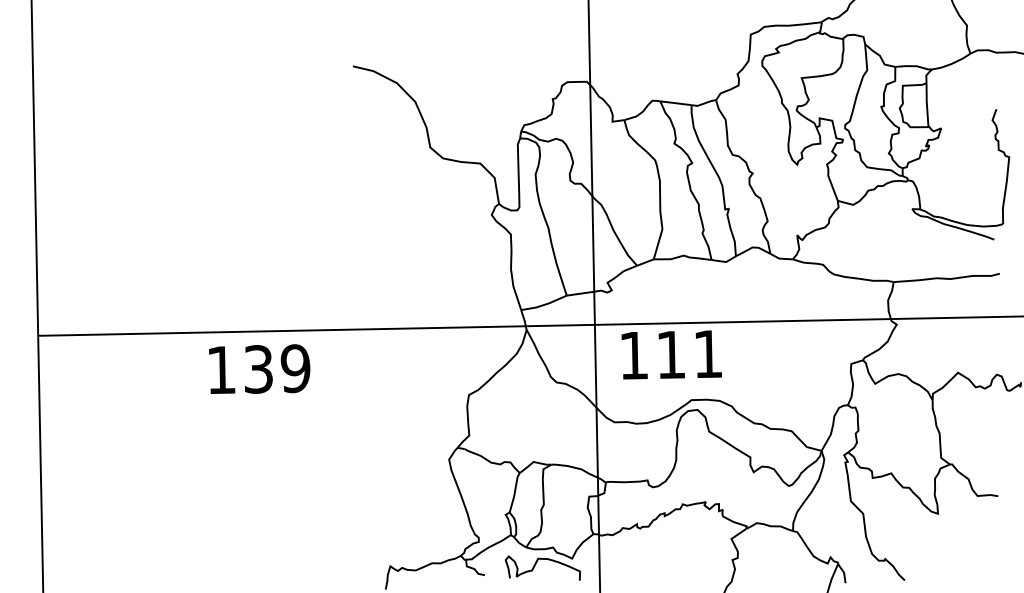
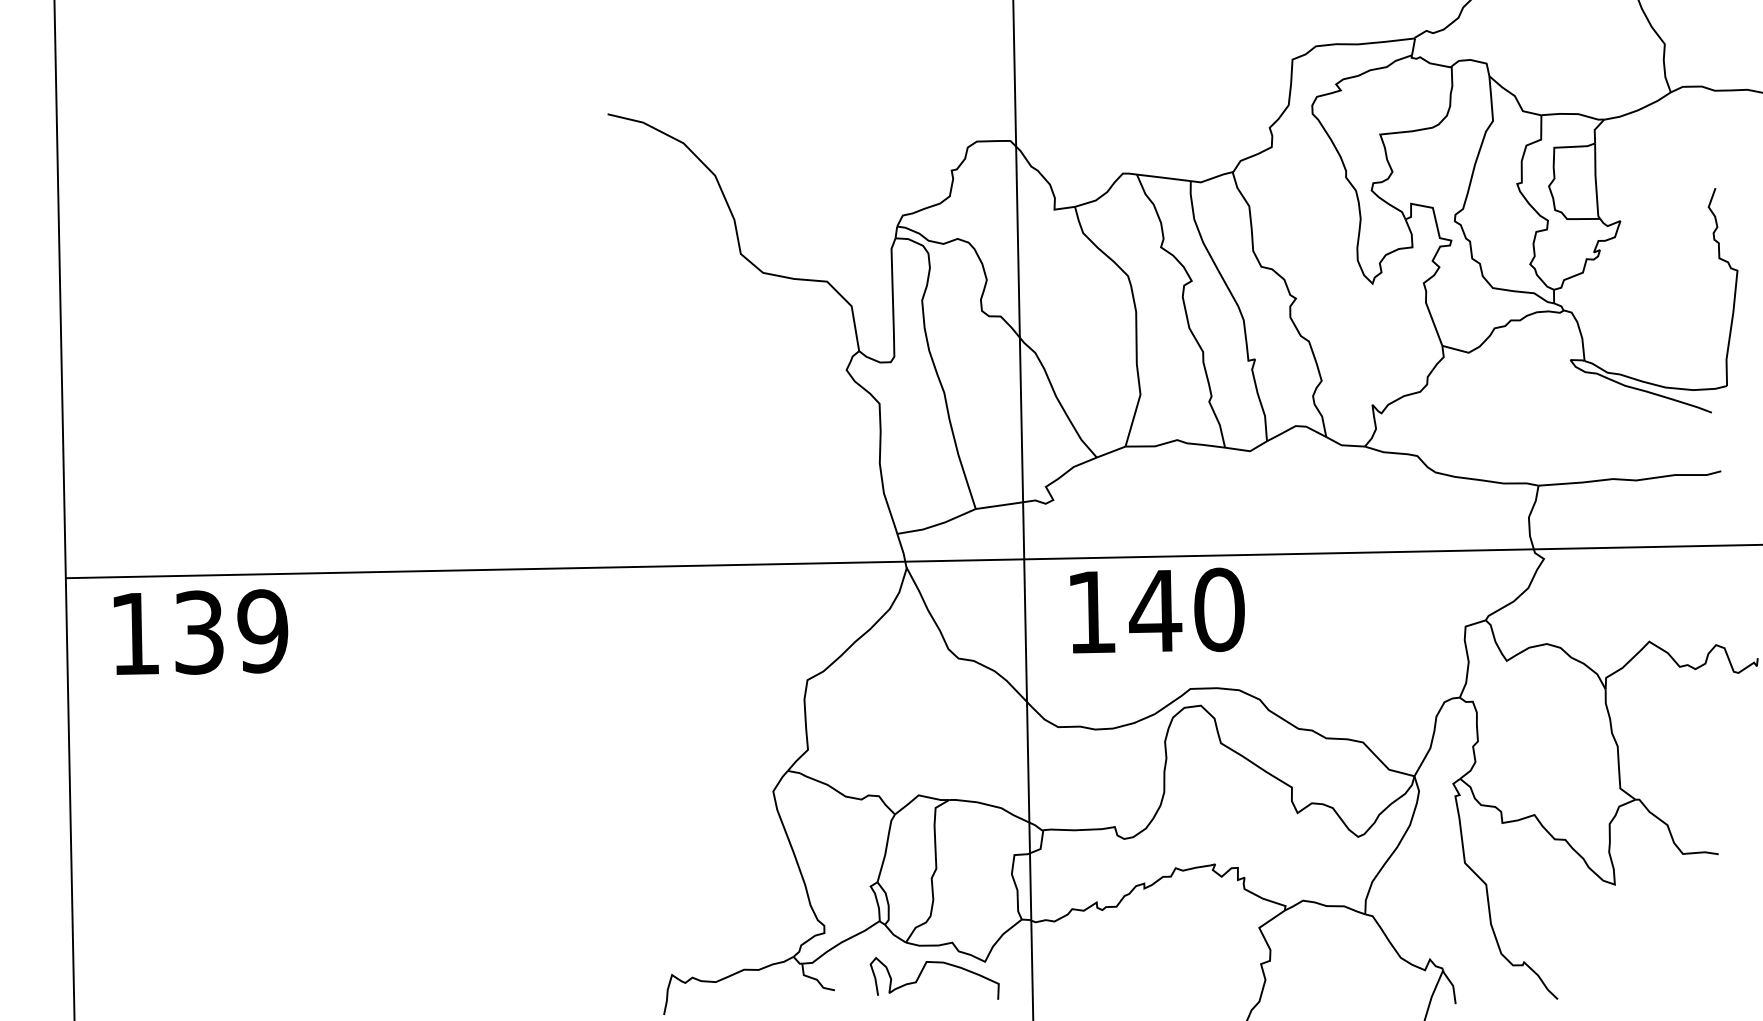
text: (689, 353) -> (1187, 608), 111 -> 140
text: (259, 368) -> (200, 631), moved

